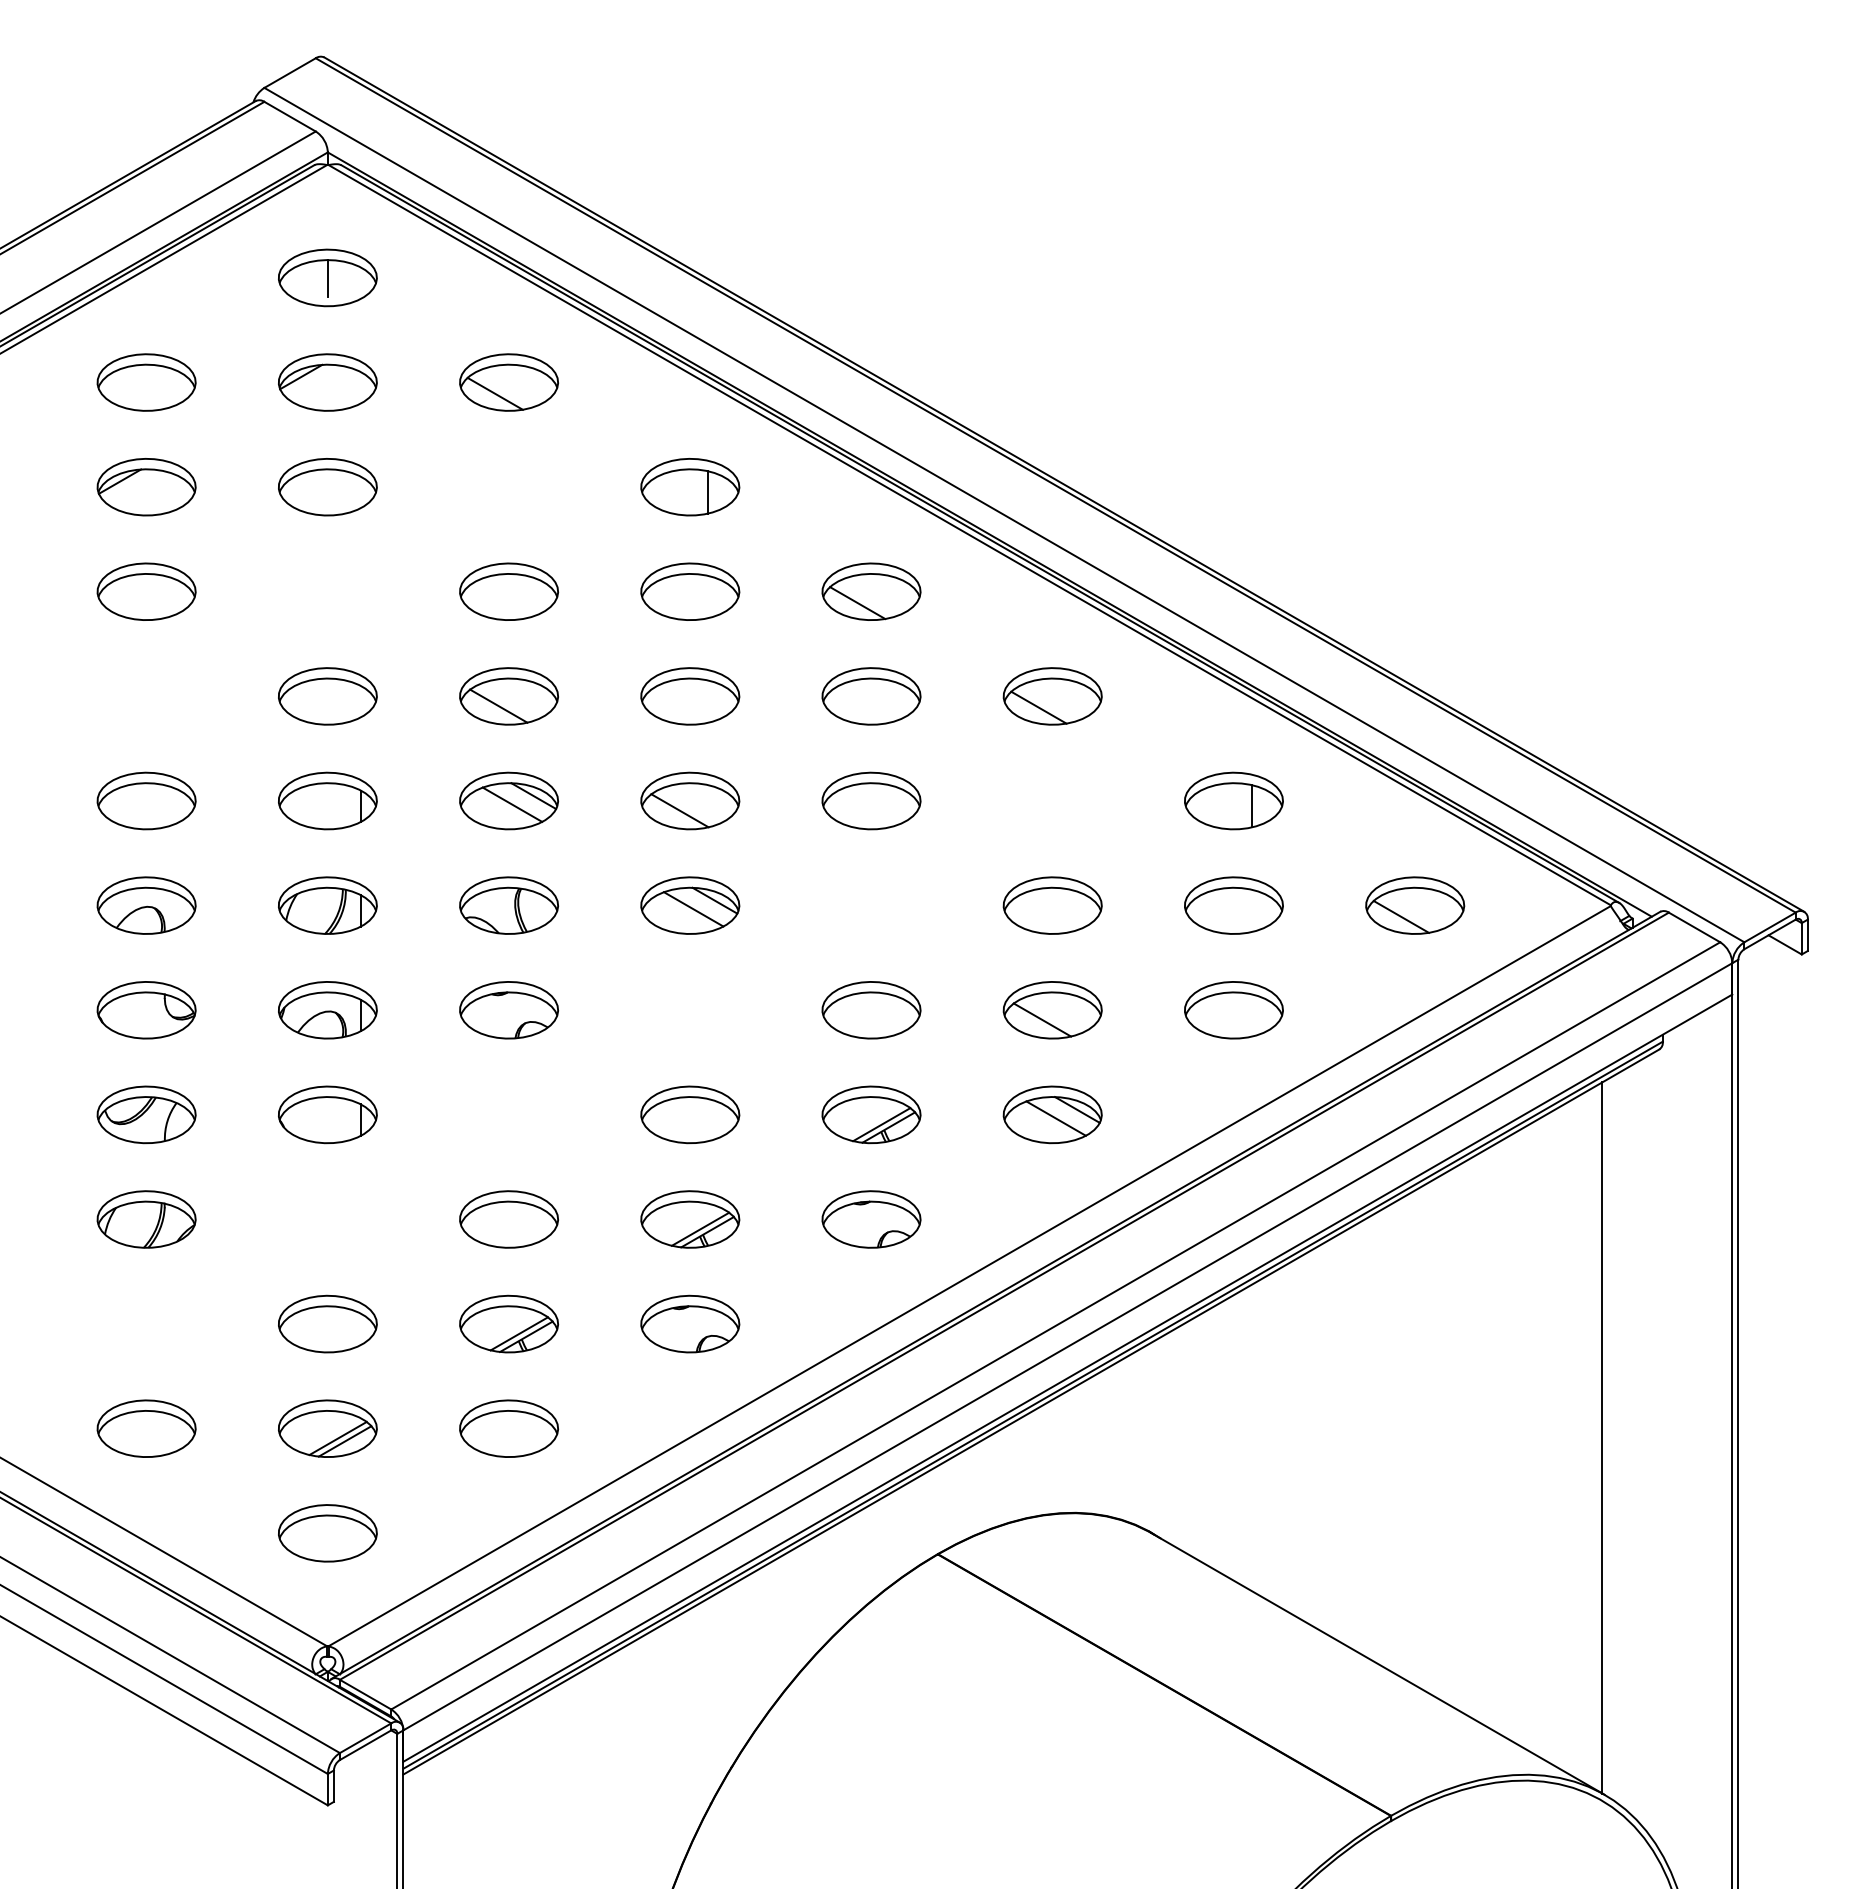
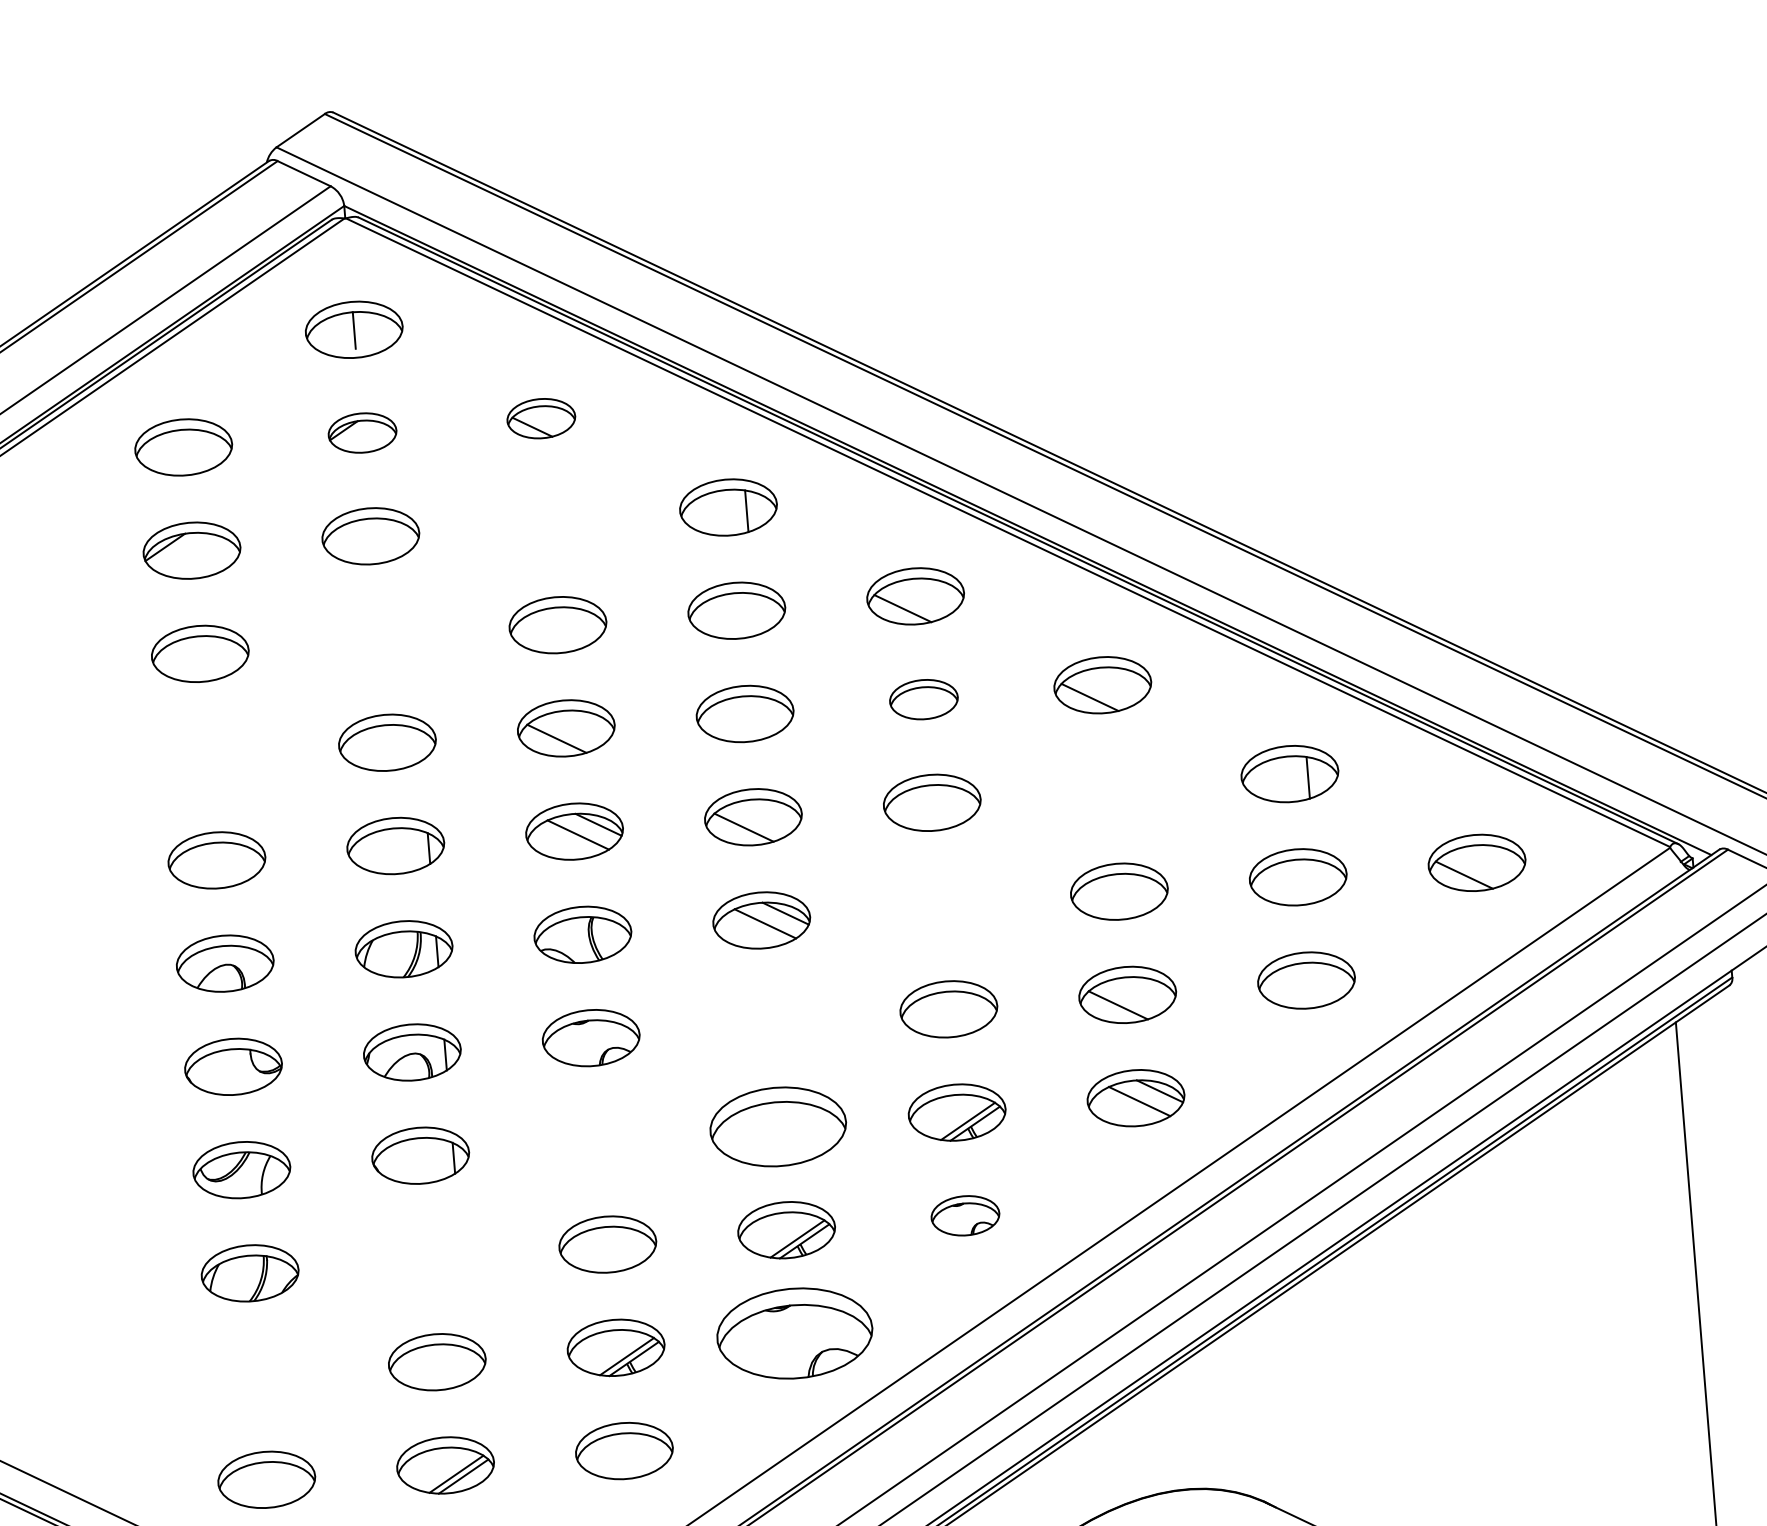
part: (327, 382) -> (362, 433), size x0.7
part: (508, 382) -> (540, 418), size x0.7
part: (871, 696) -> (923, 699), size x0.7
part: (690, 1114) -> (778, 1126), size x1.4
part: (871, 1219) -> (965, 1215), size x0.7
part: (690, 1323) -> (795, 1332), size x1.6

